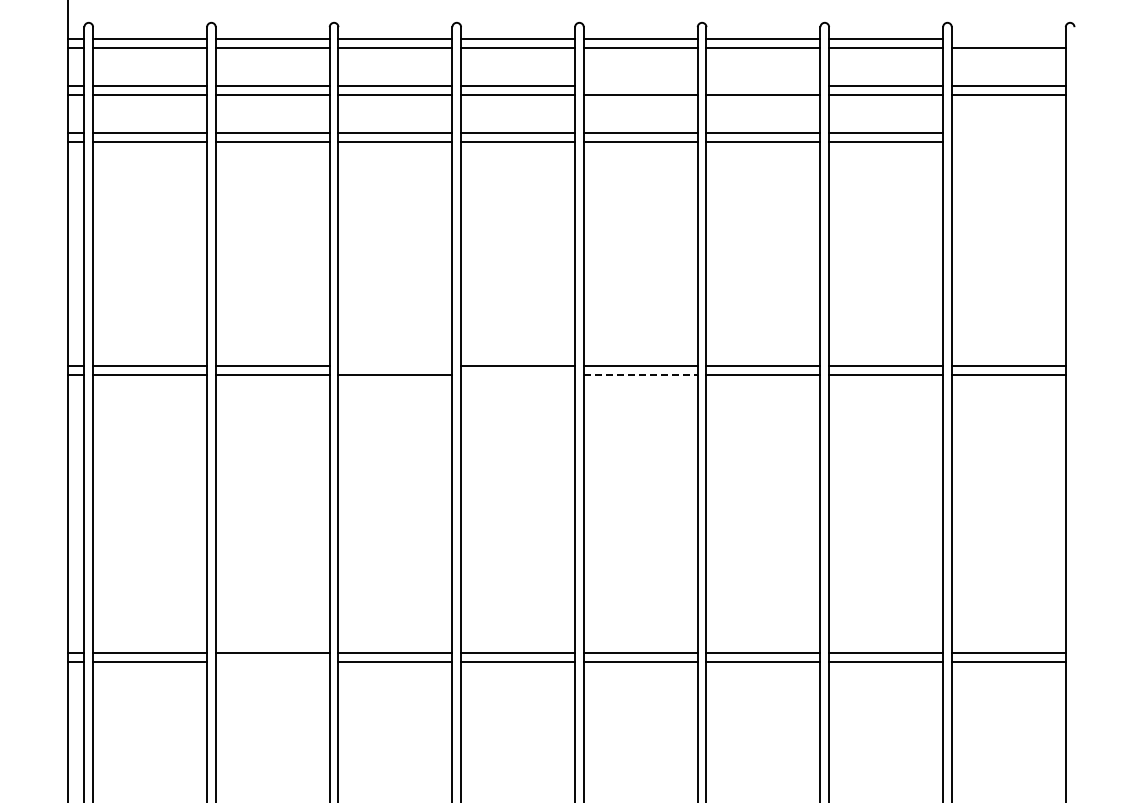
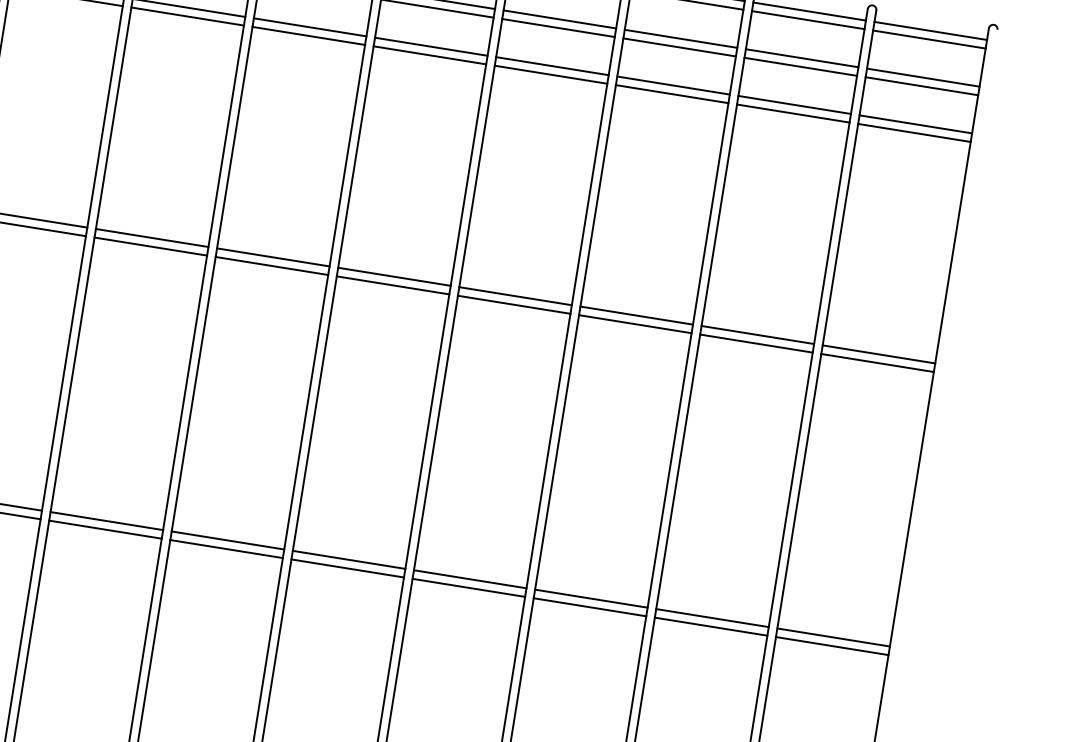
line: (1008, 38) -> (930, 30), added
line: (640, 86) -> (559, 19), added
line: (763, 86) -> (681, 39), added
line: (1008, 133) -> (915, 124), added
line: (1008, 142) -> (914, 133), added
line: (395, 366) -> (273, 257), added
line: (518, 375) -> (393, 285), added
line: (640, 375) -> (513, 305), dashed -> solid
line: (272, 661) -> (105, 529), added

